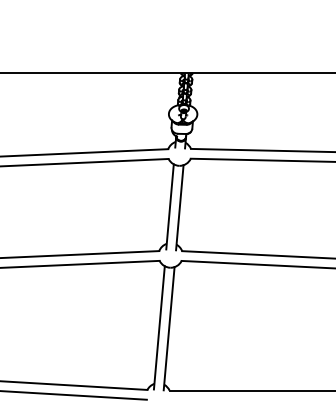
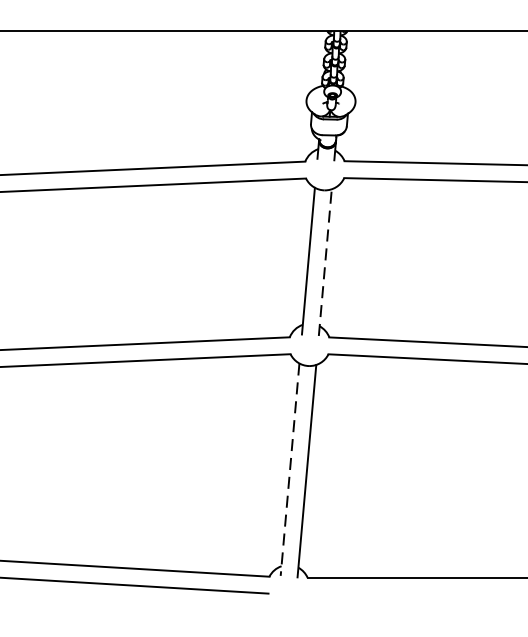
line: (179, 207) -> (324, 262), solid -> dashed
line: (159, 327) -> (290, 469), solid -> dashed

